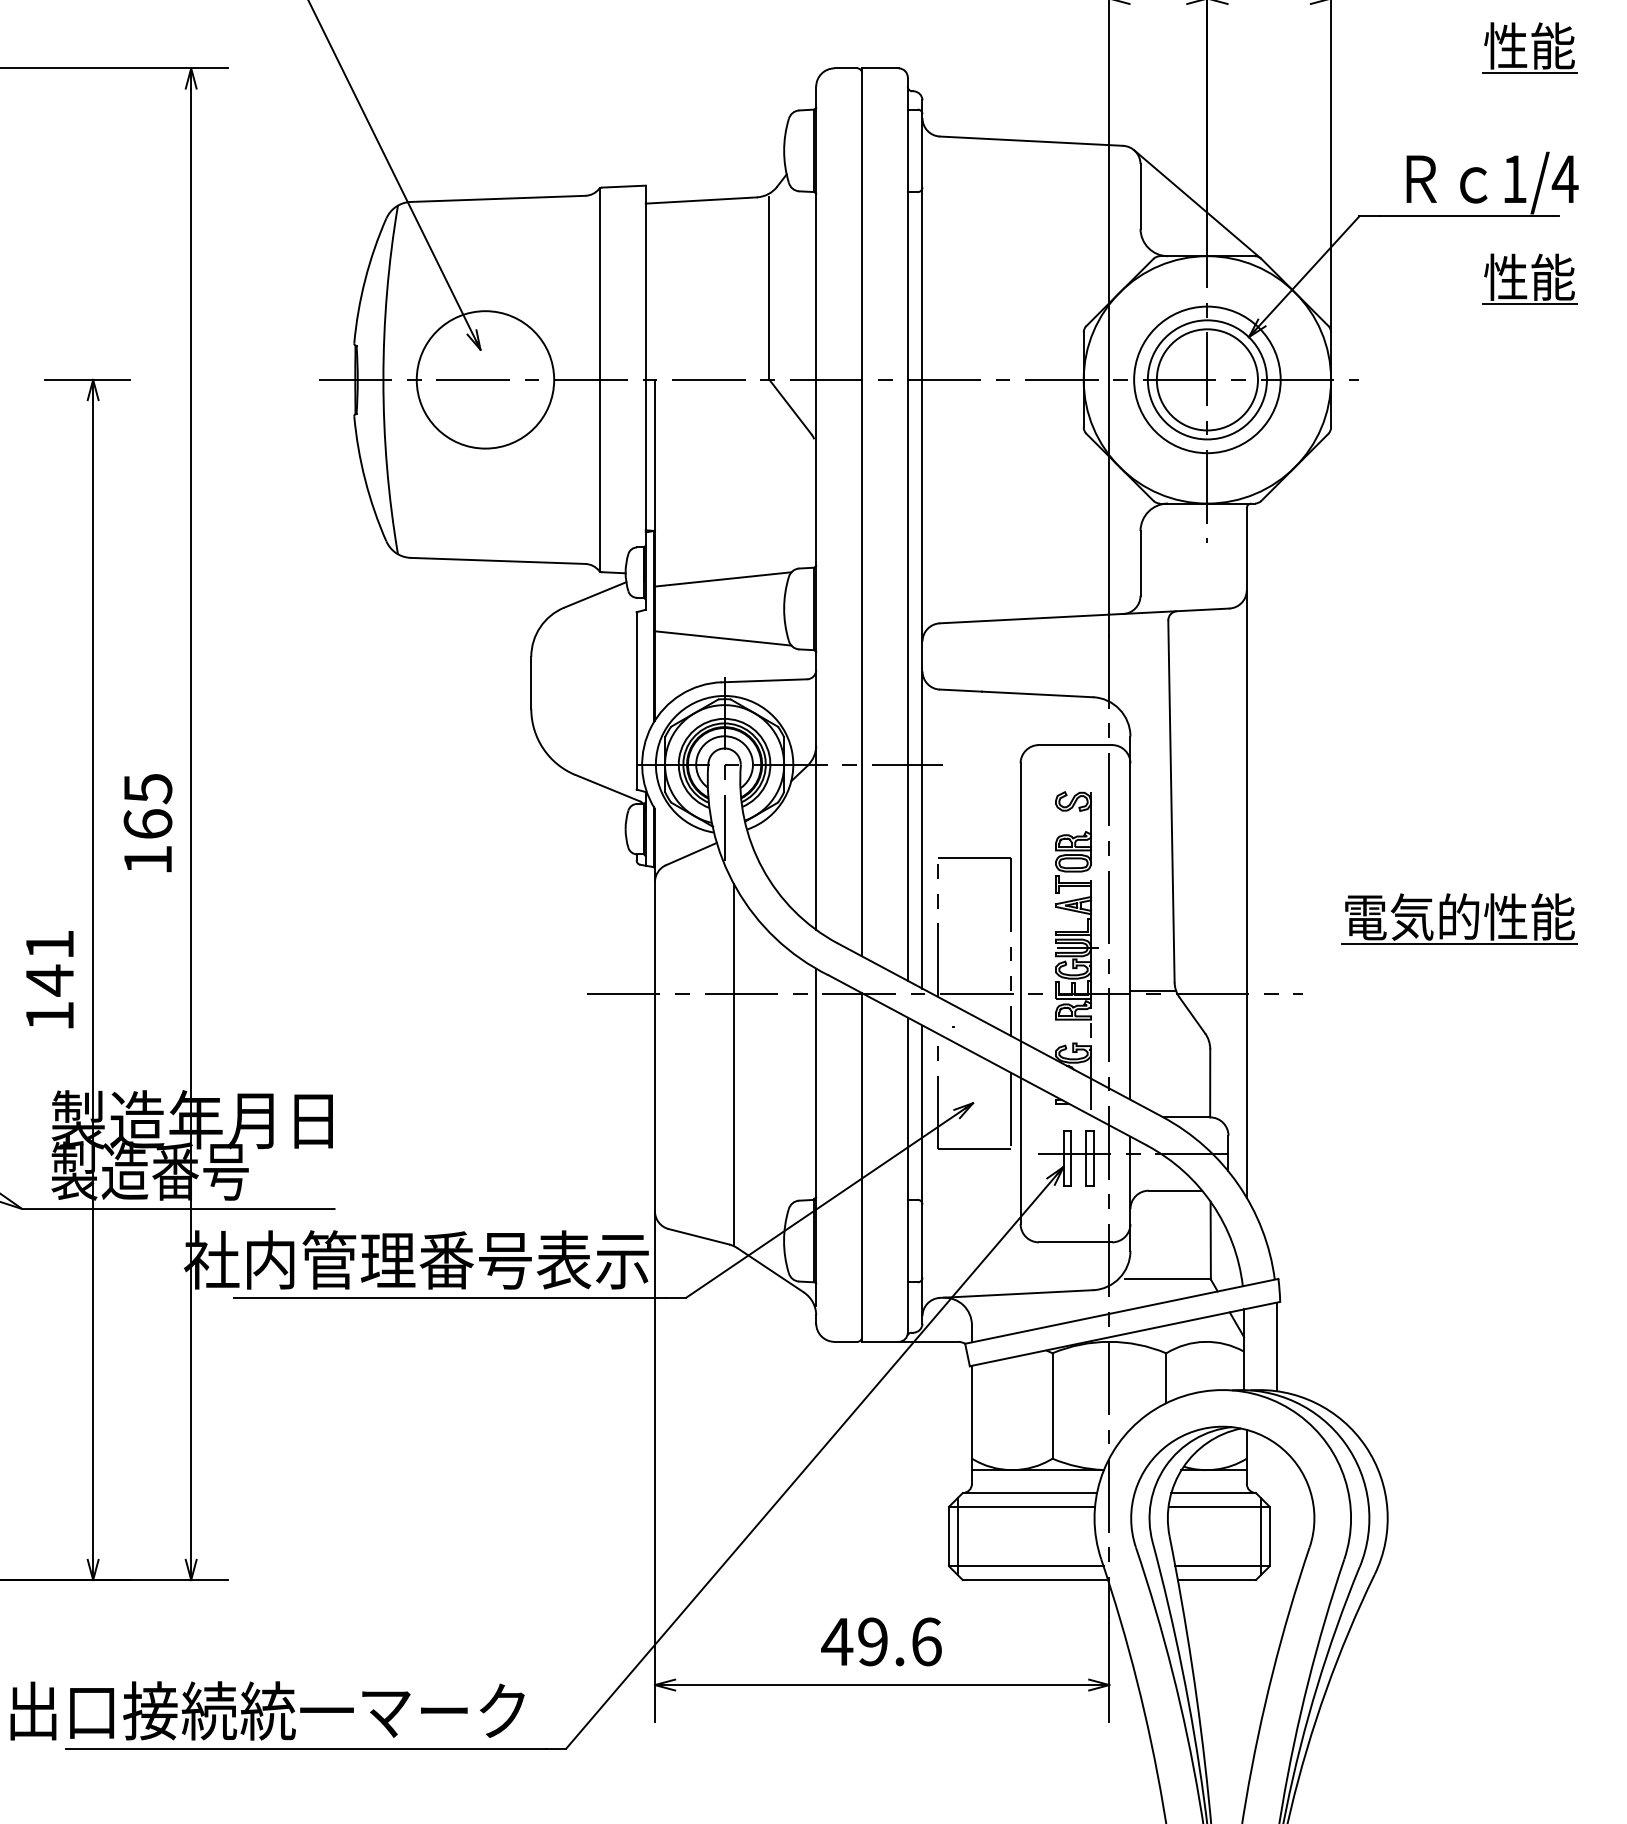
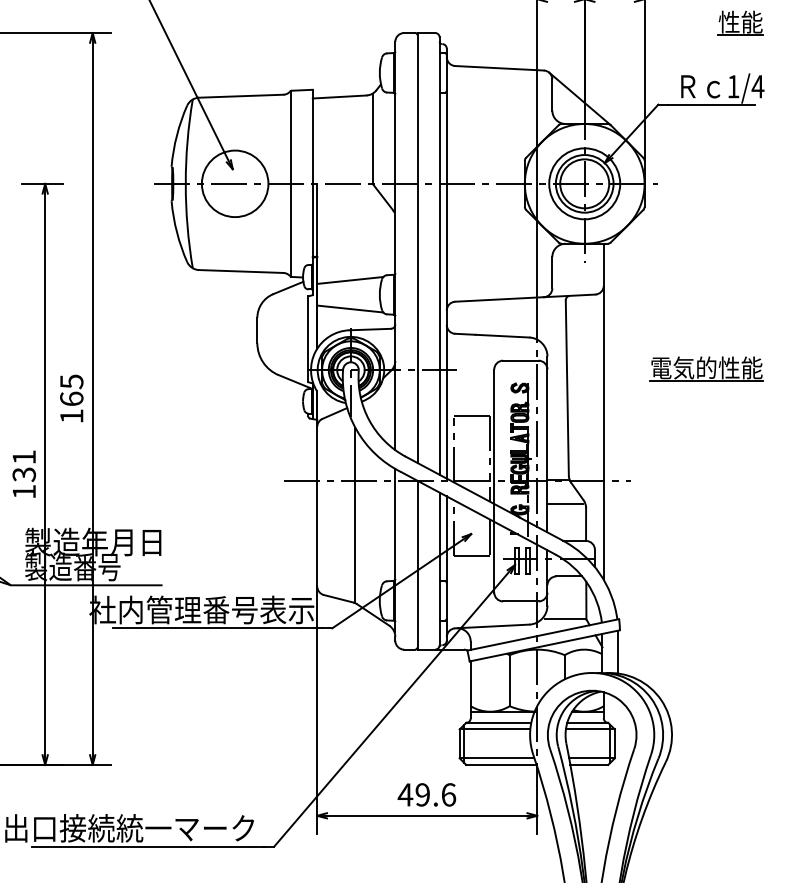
part: (1529, 277) -> (740, 134), removed
part: (1458, 918) -> (706, 368), moved
text: (50, 980) -> (24, 474), 141 -> 131
line: (1167, 1042) -> (565, 504), added

